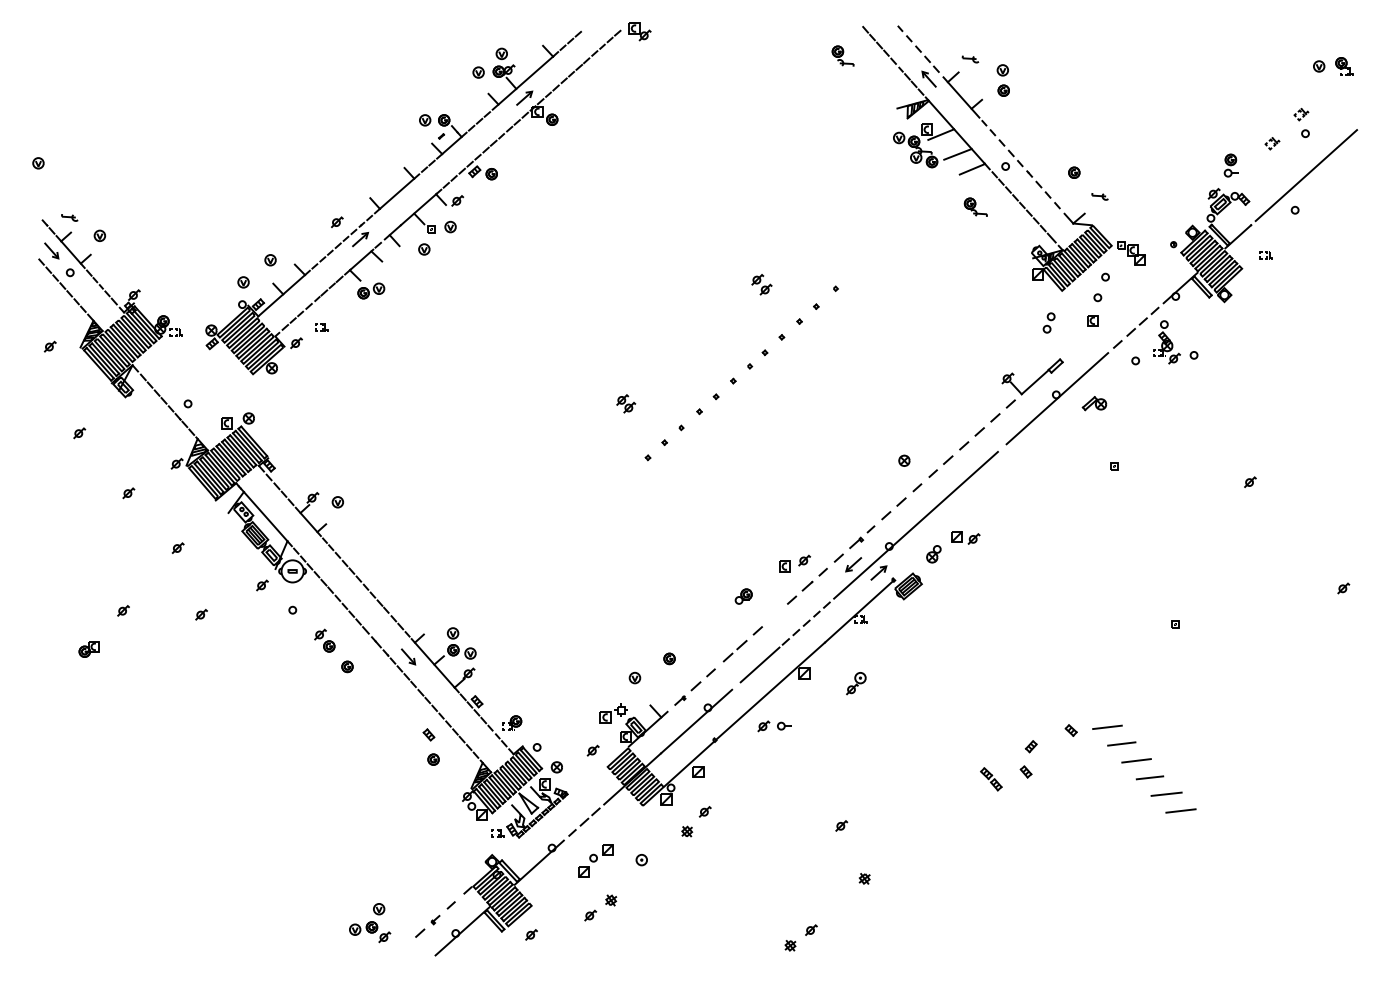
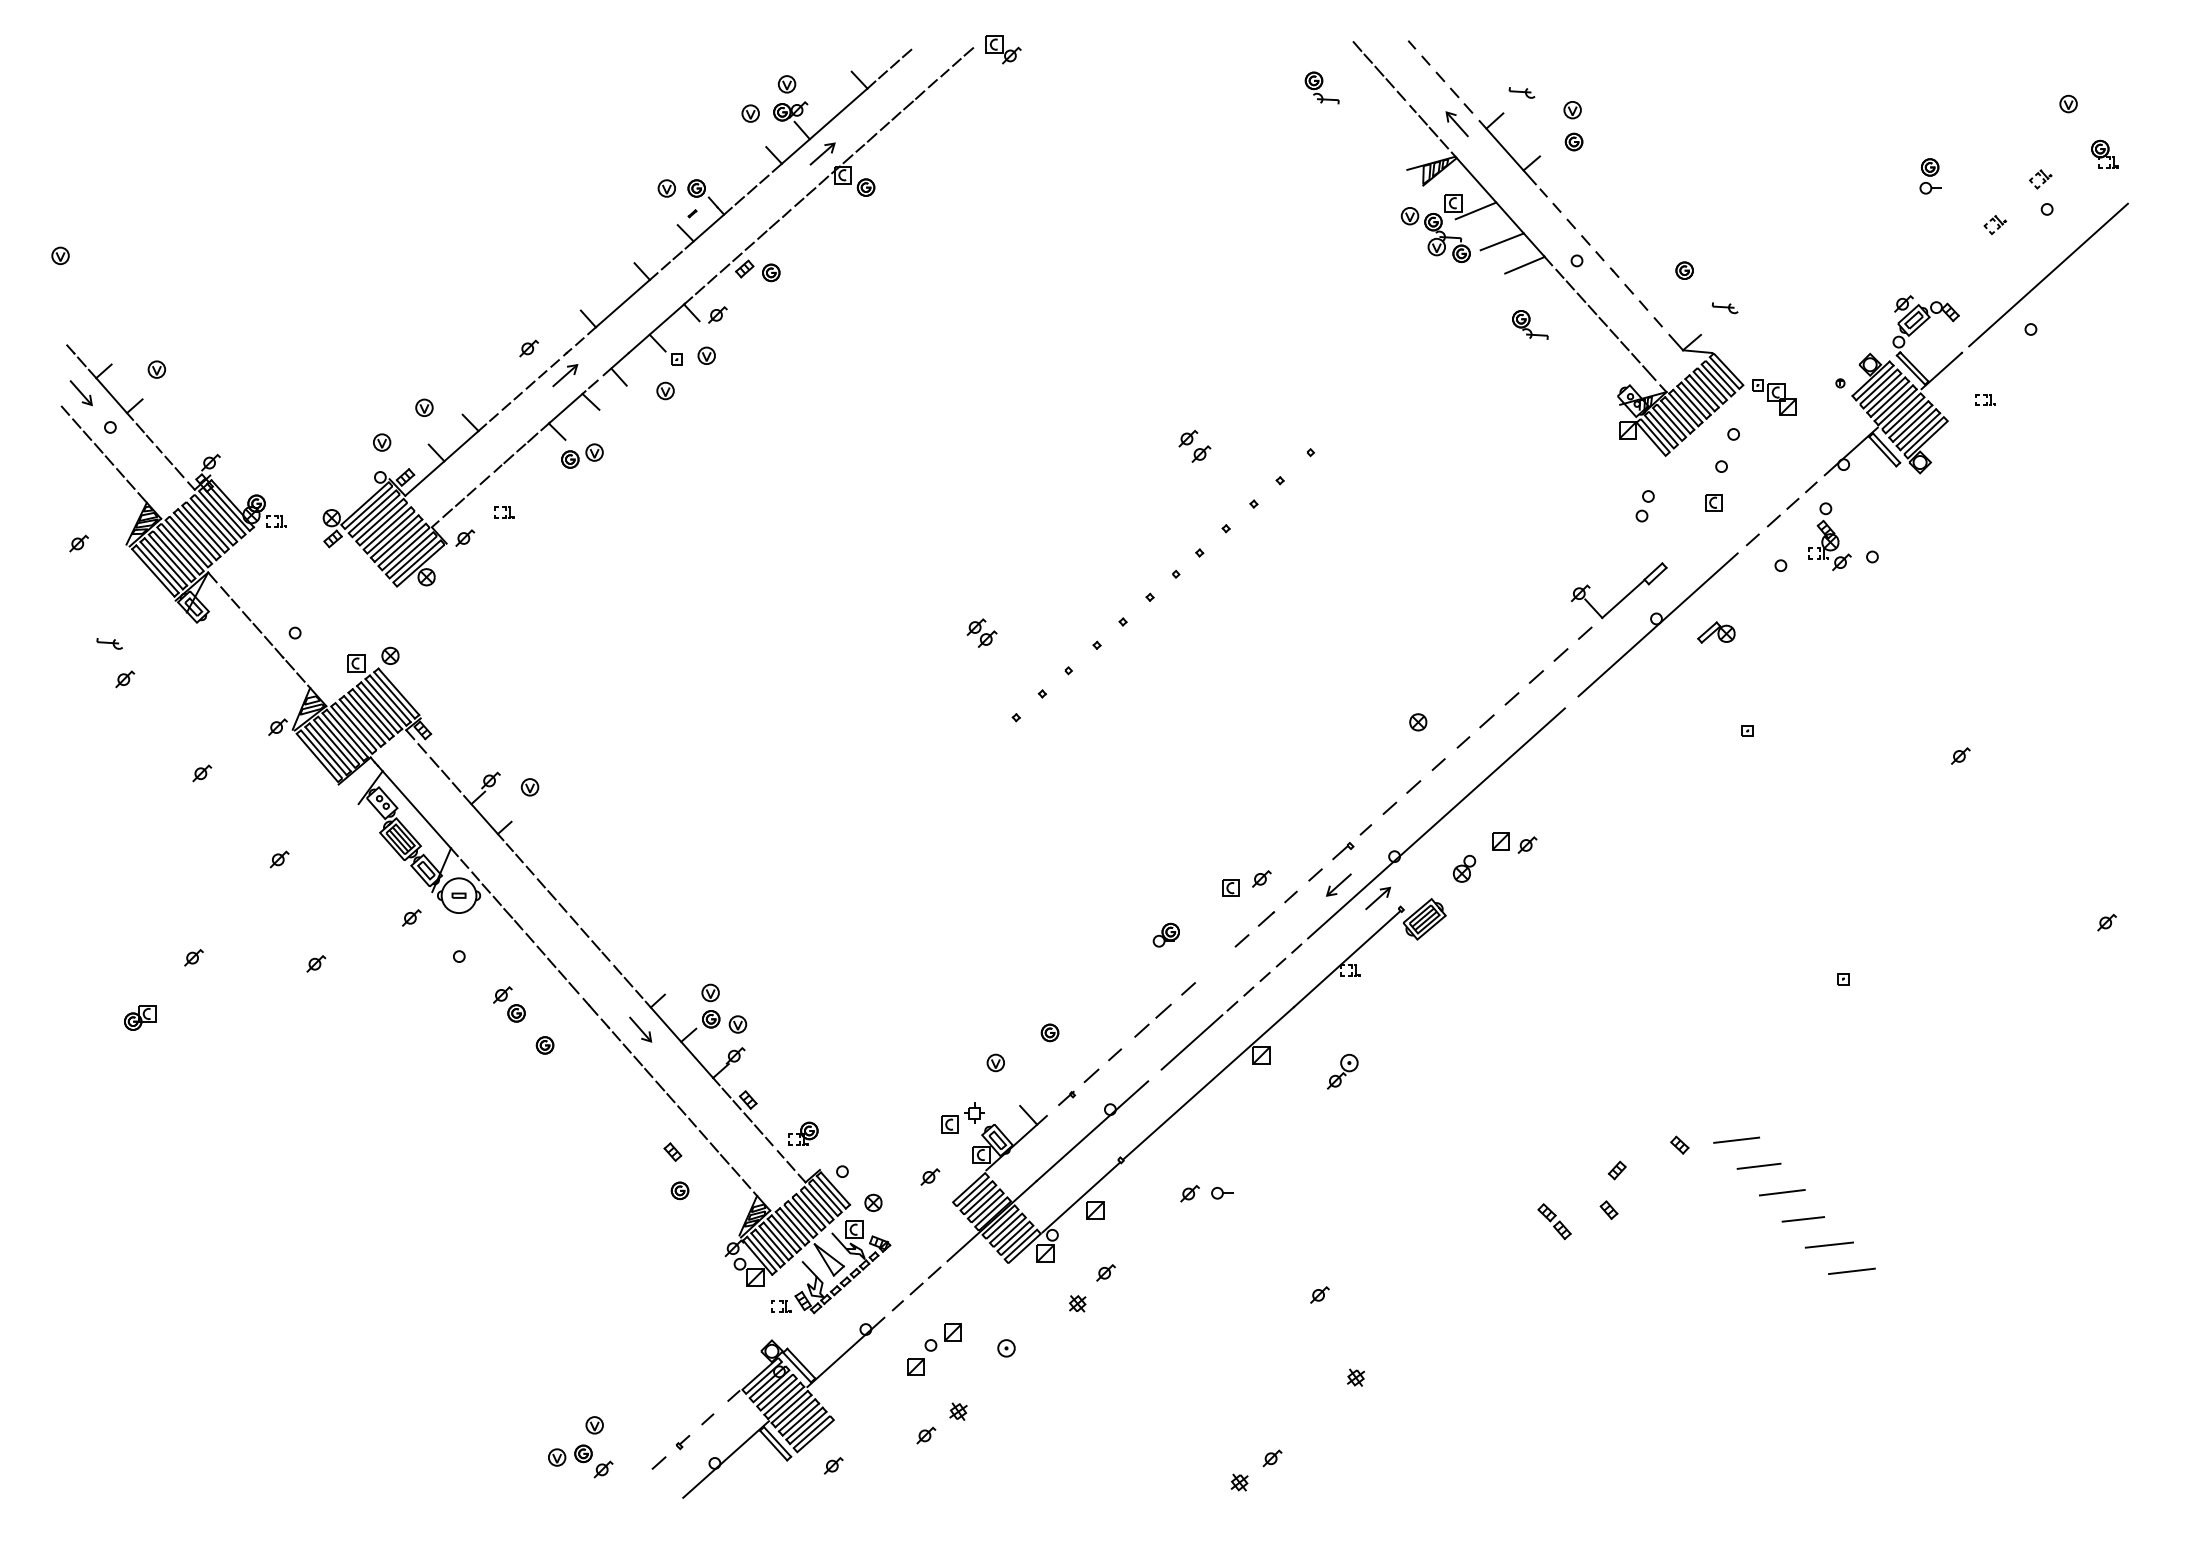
part: (1344, 66) -> (2105, 154), moved
part: (1230, 165) -> (1929, 176), moved
part: (69, 217) -> (109, 643), moved
part: (774, 726) -> (1206, 1193), moved

